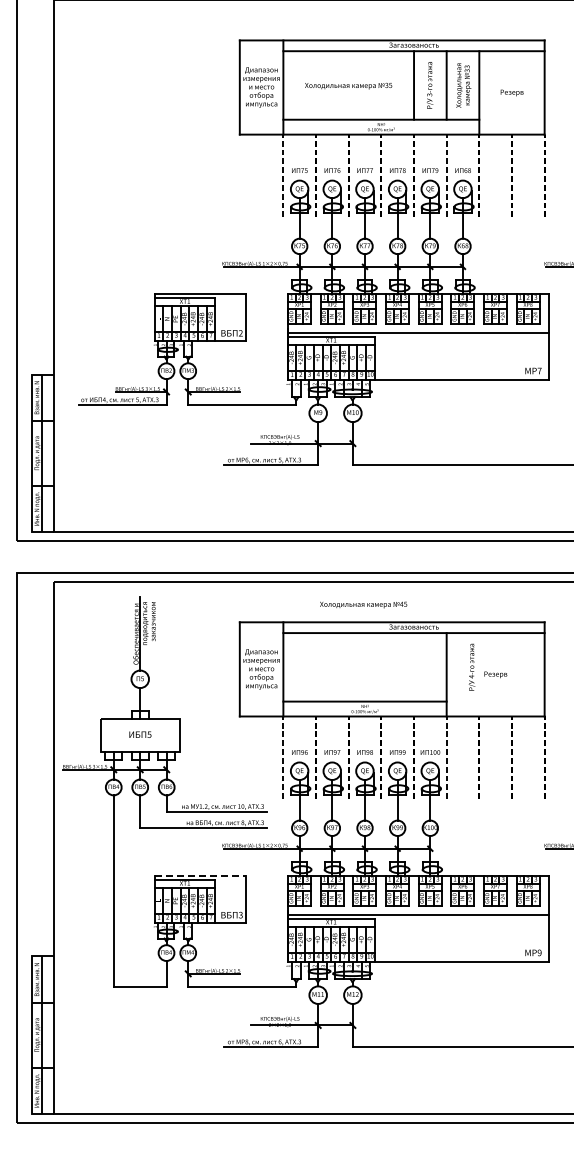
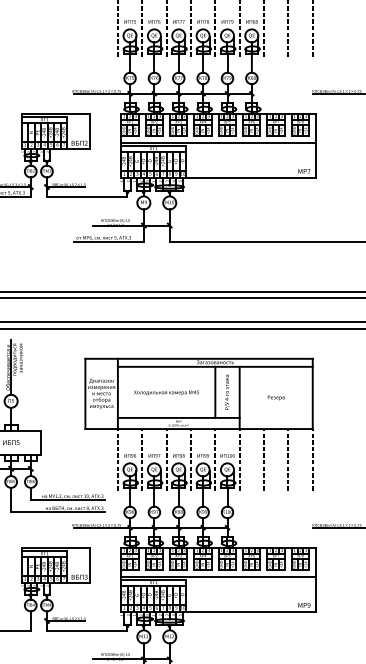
text: (363, 604) -> (166, 392), moved
text: (471, 666) -> (226, 391), moved
line: (414, 667) -> (215, 392), added
line: (200, 875) -> (56, 547), dashed -> solid

